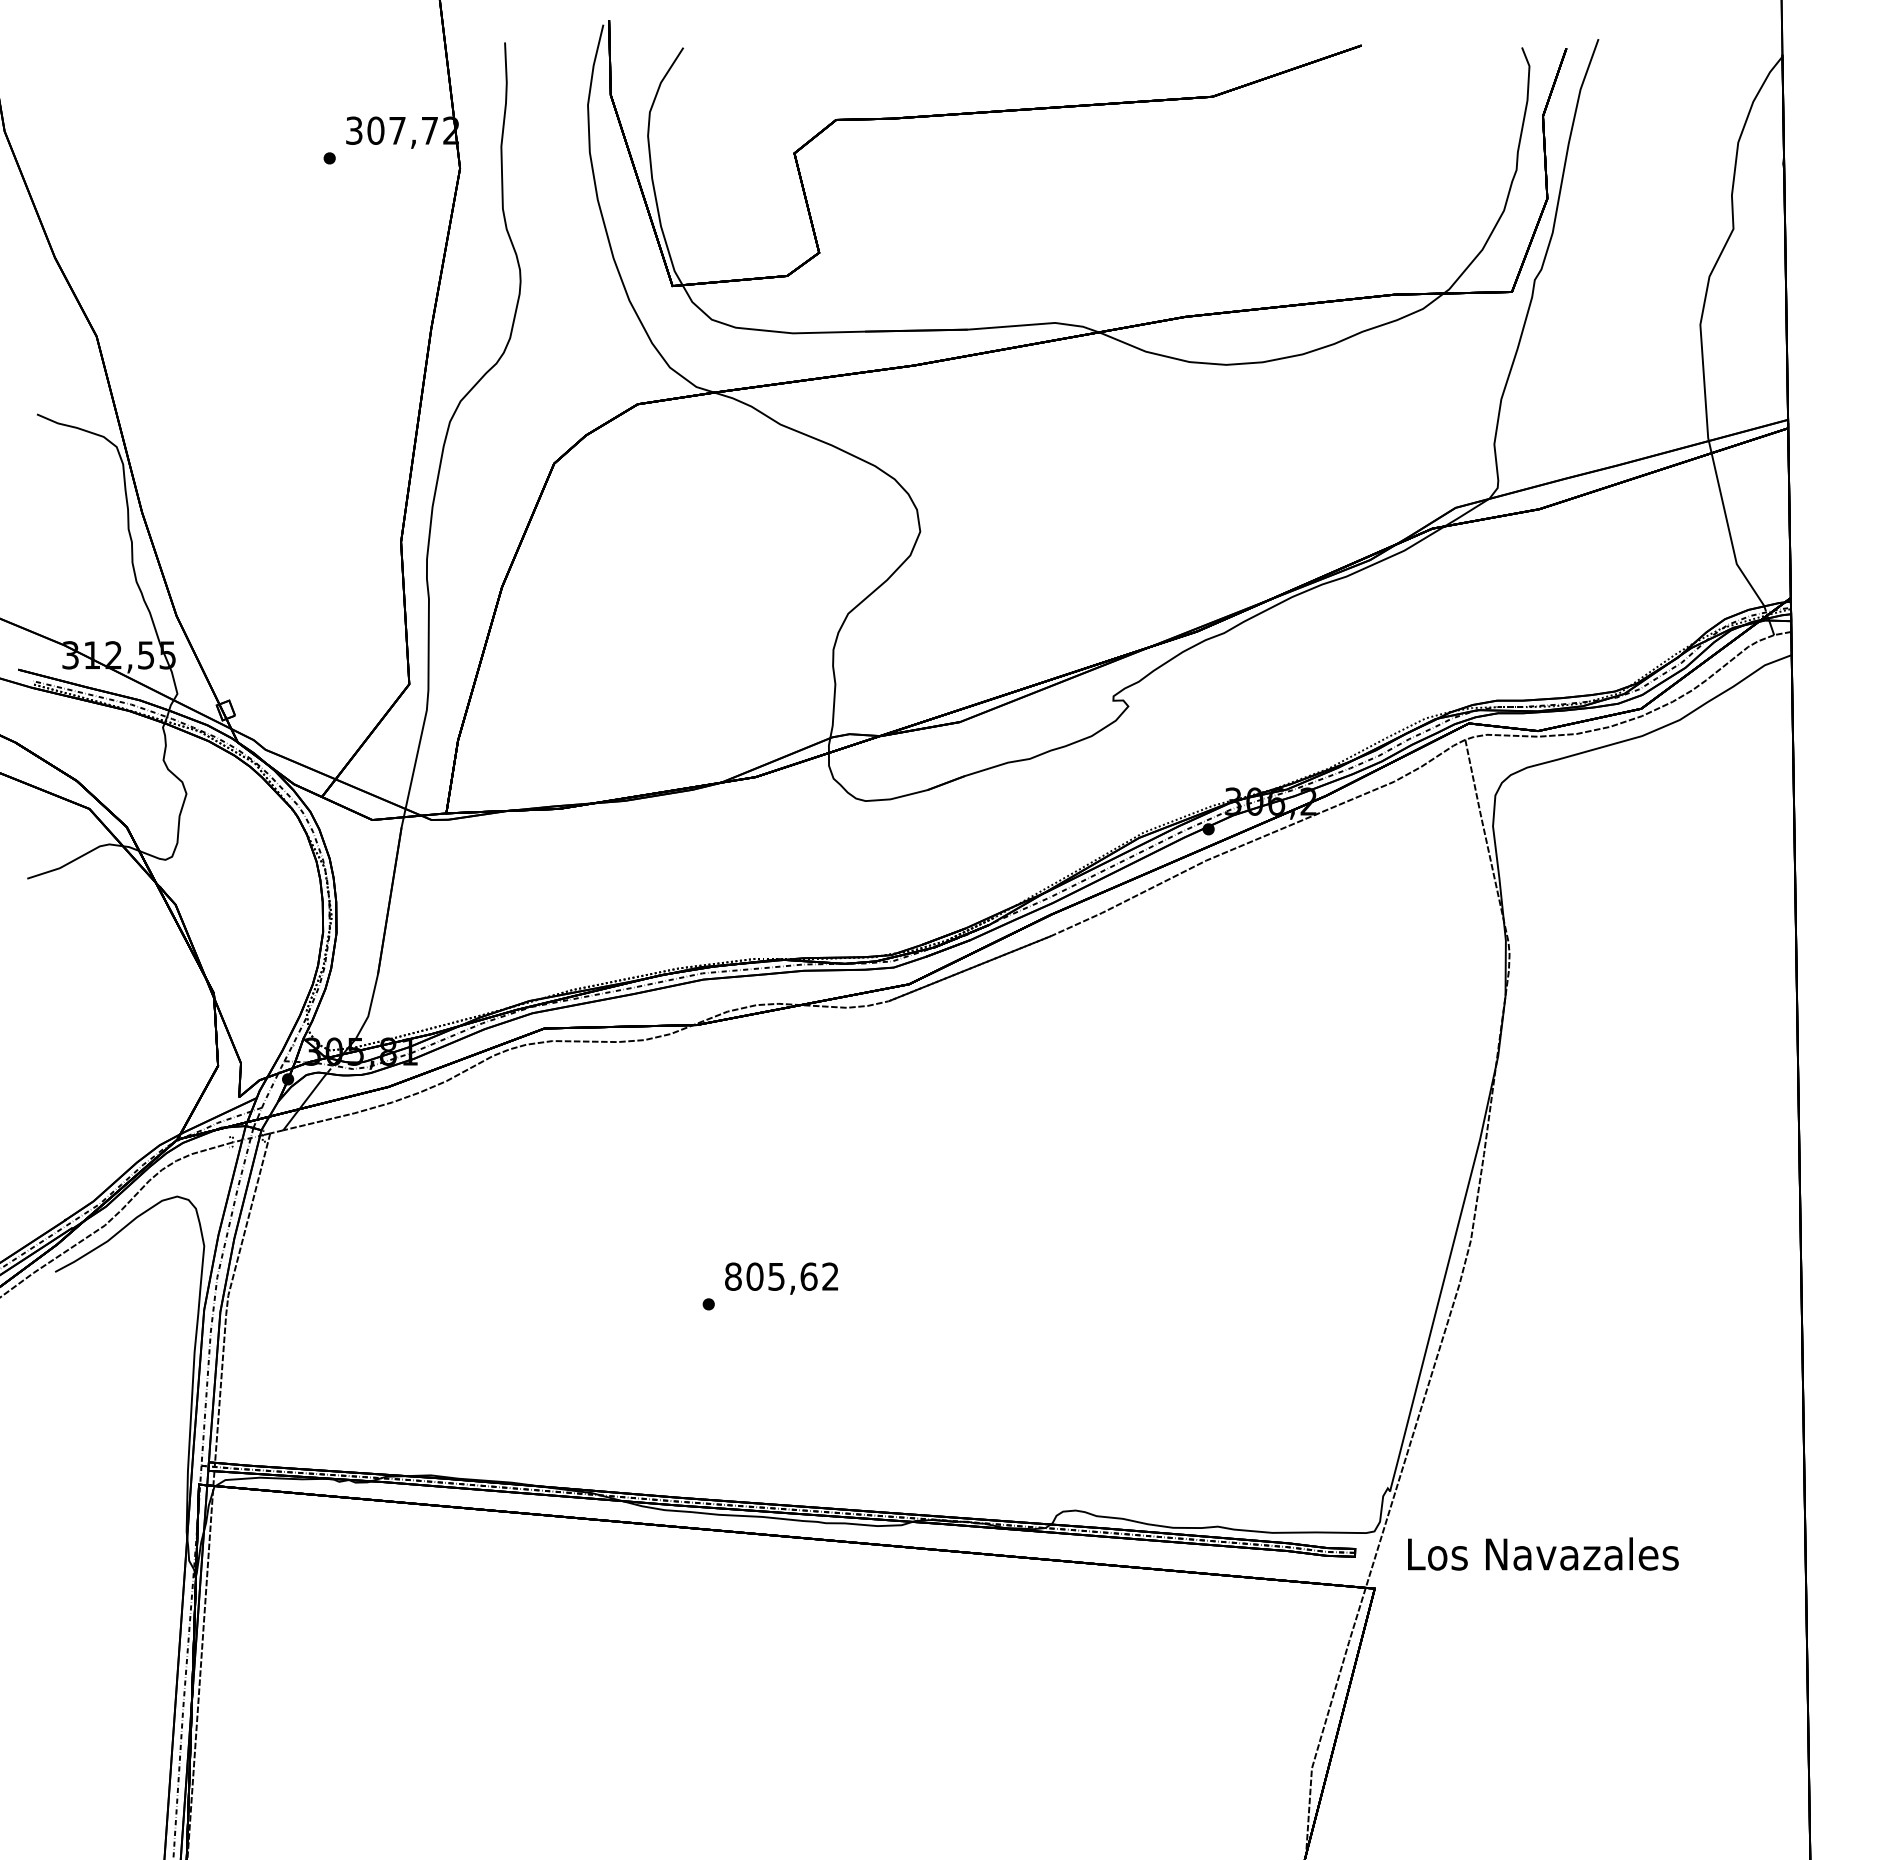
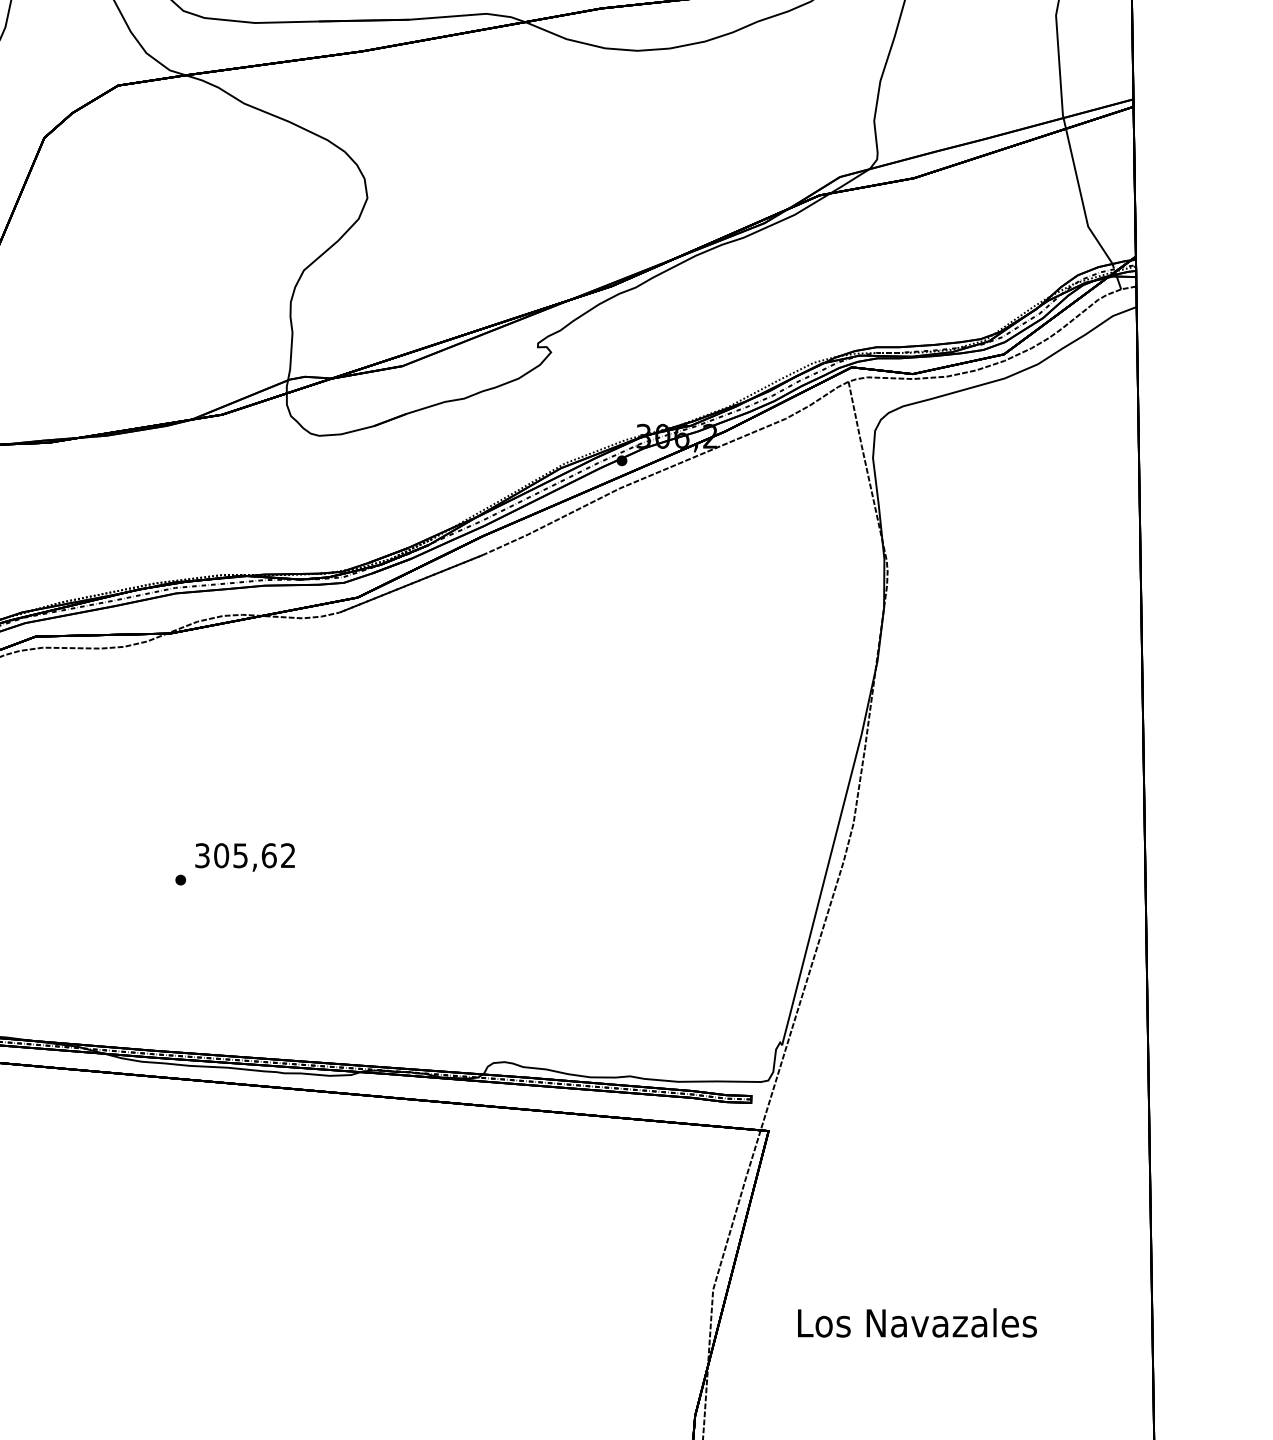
text: (733, 1276) -> (202, 855), 805,62 -> 305,62
text: (1543, 1553) -> (917, 1322), moved

